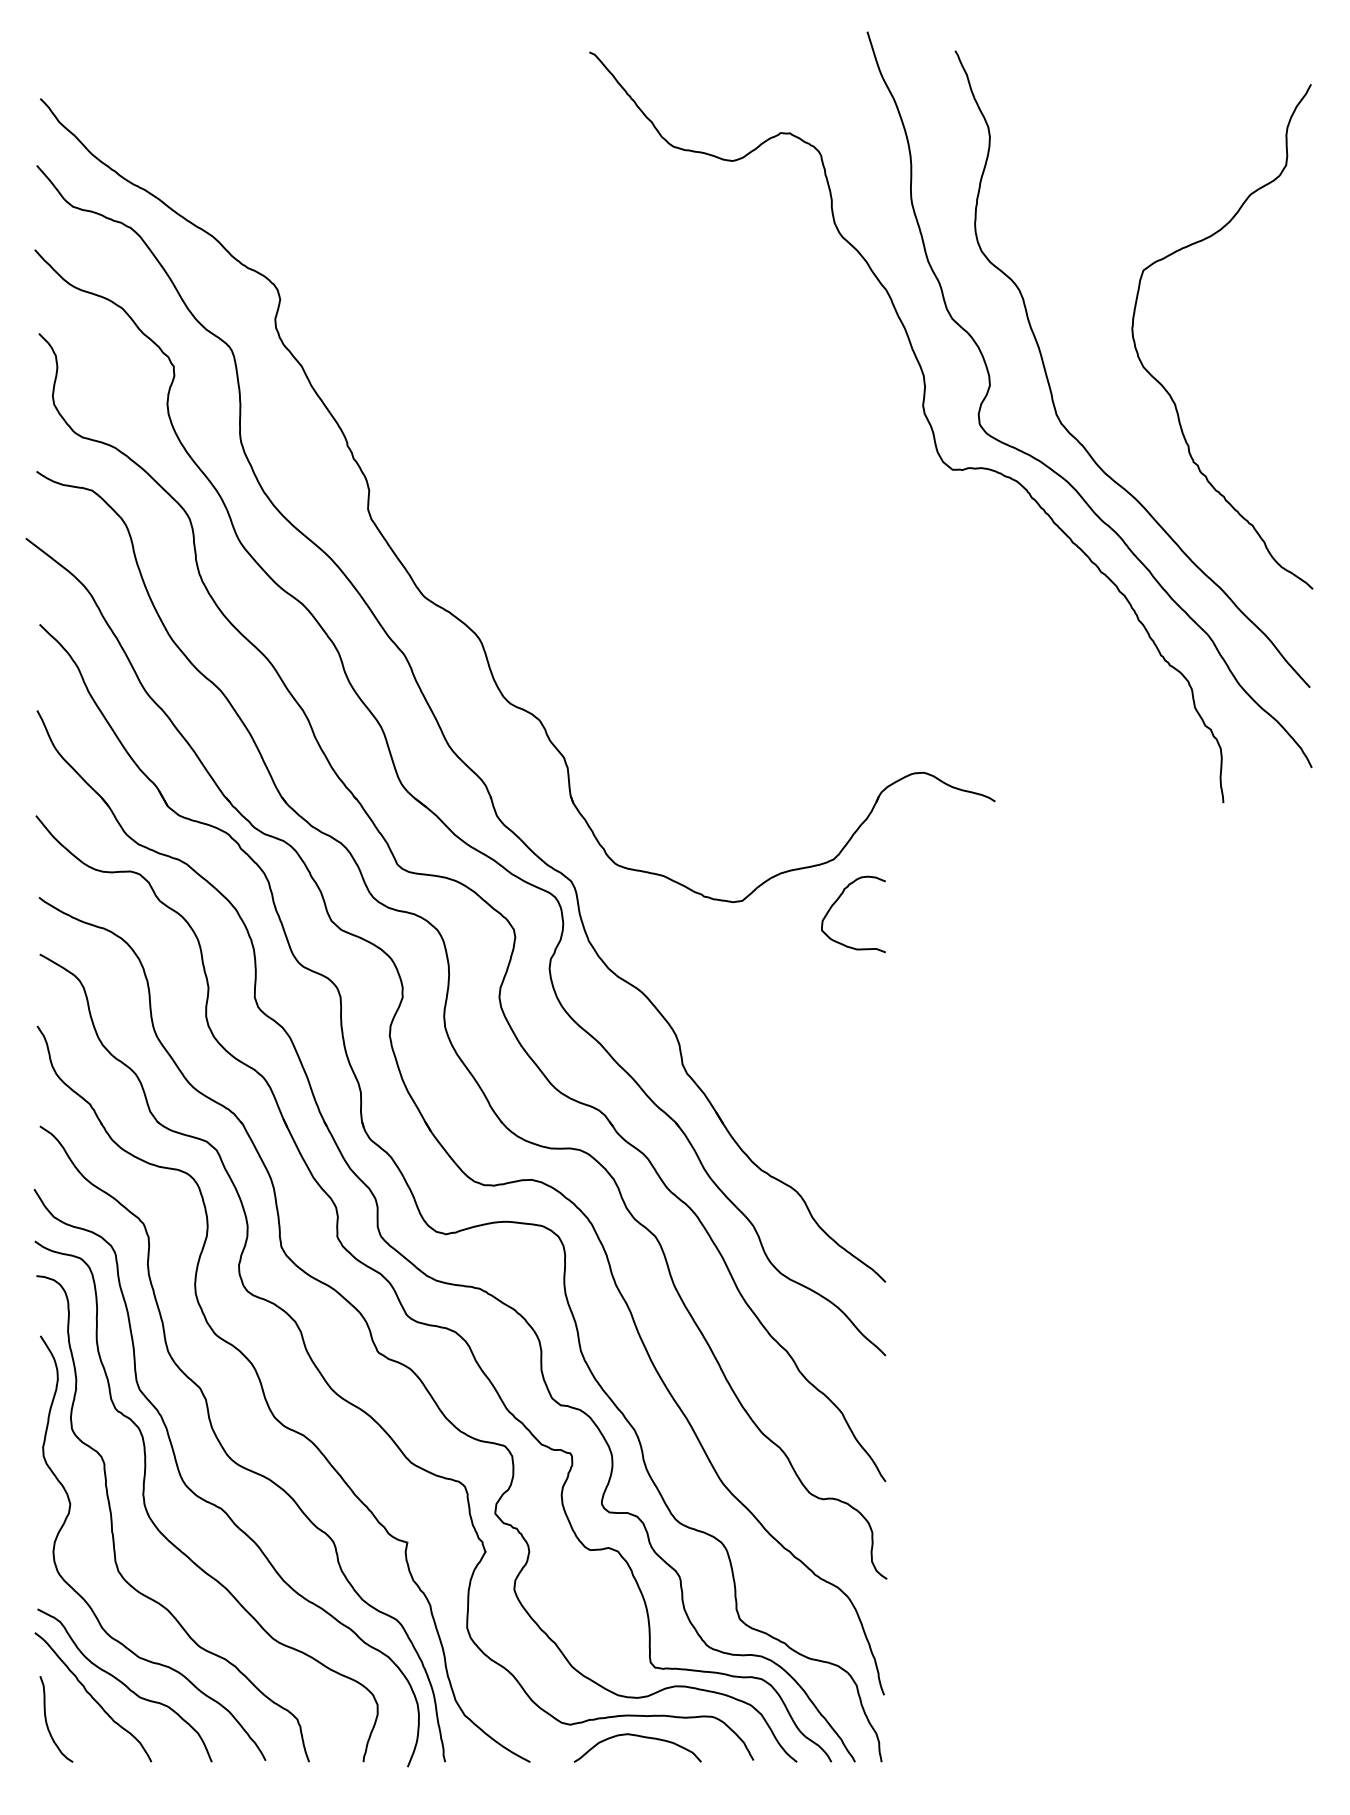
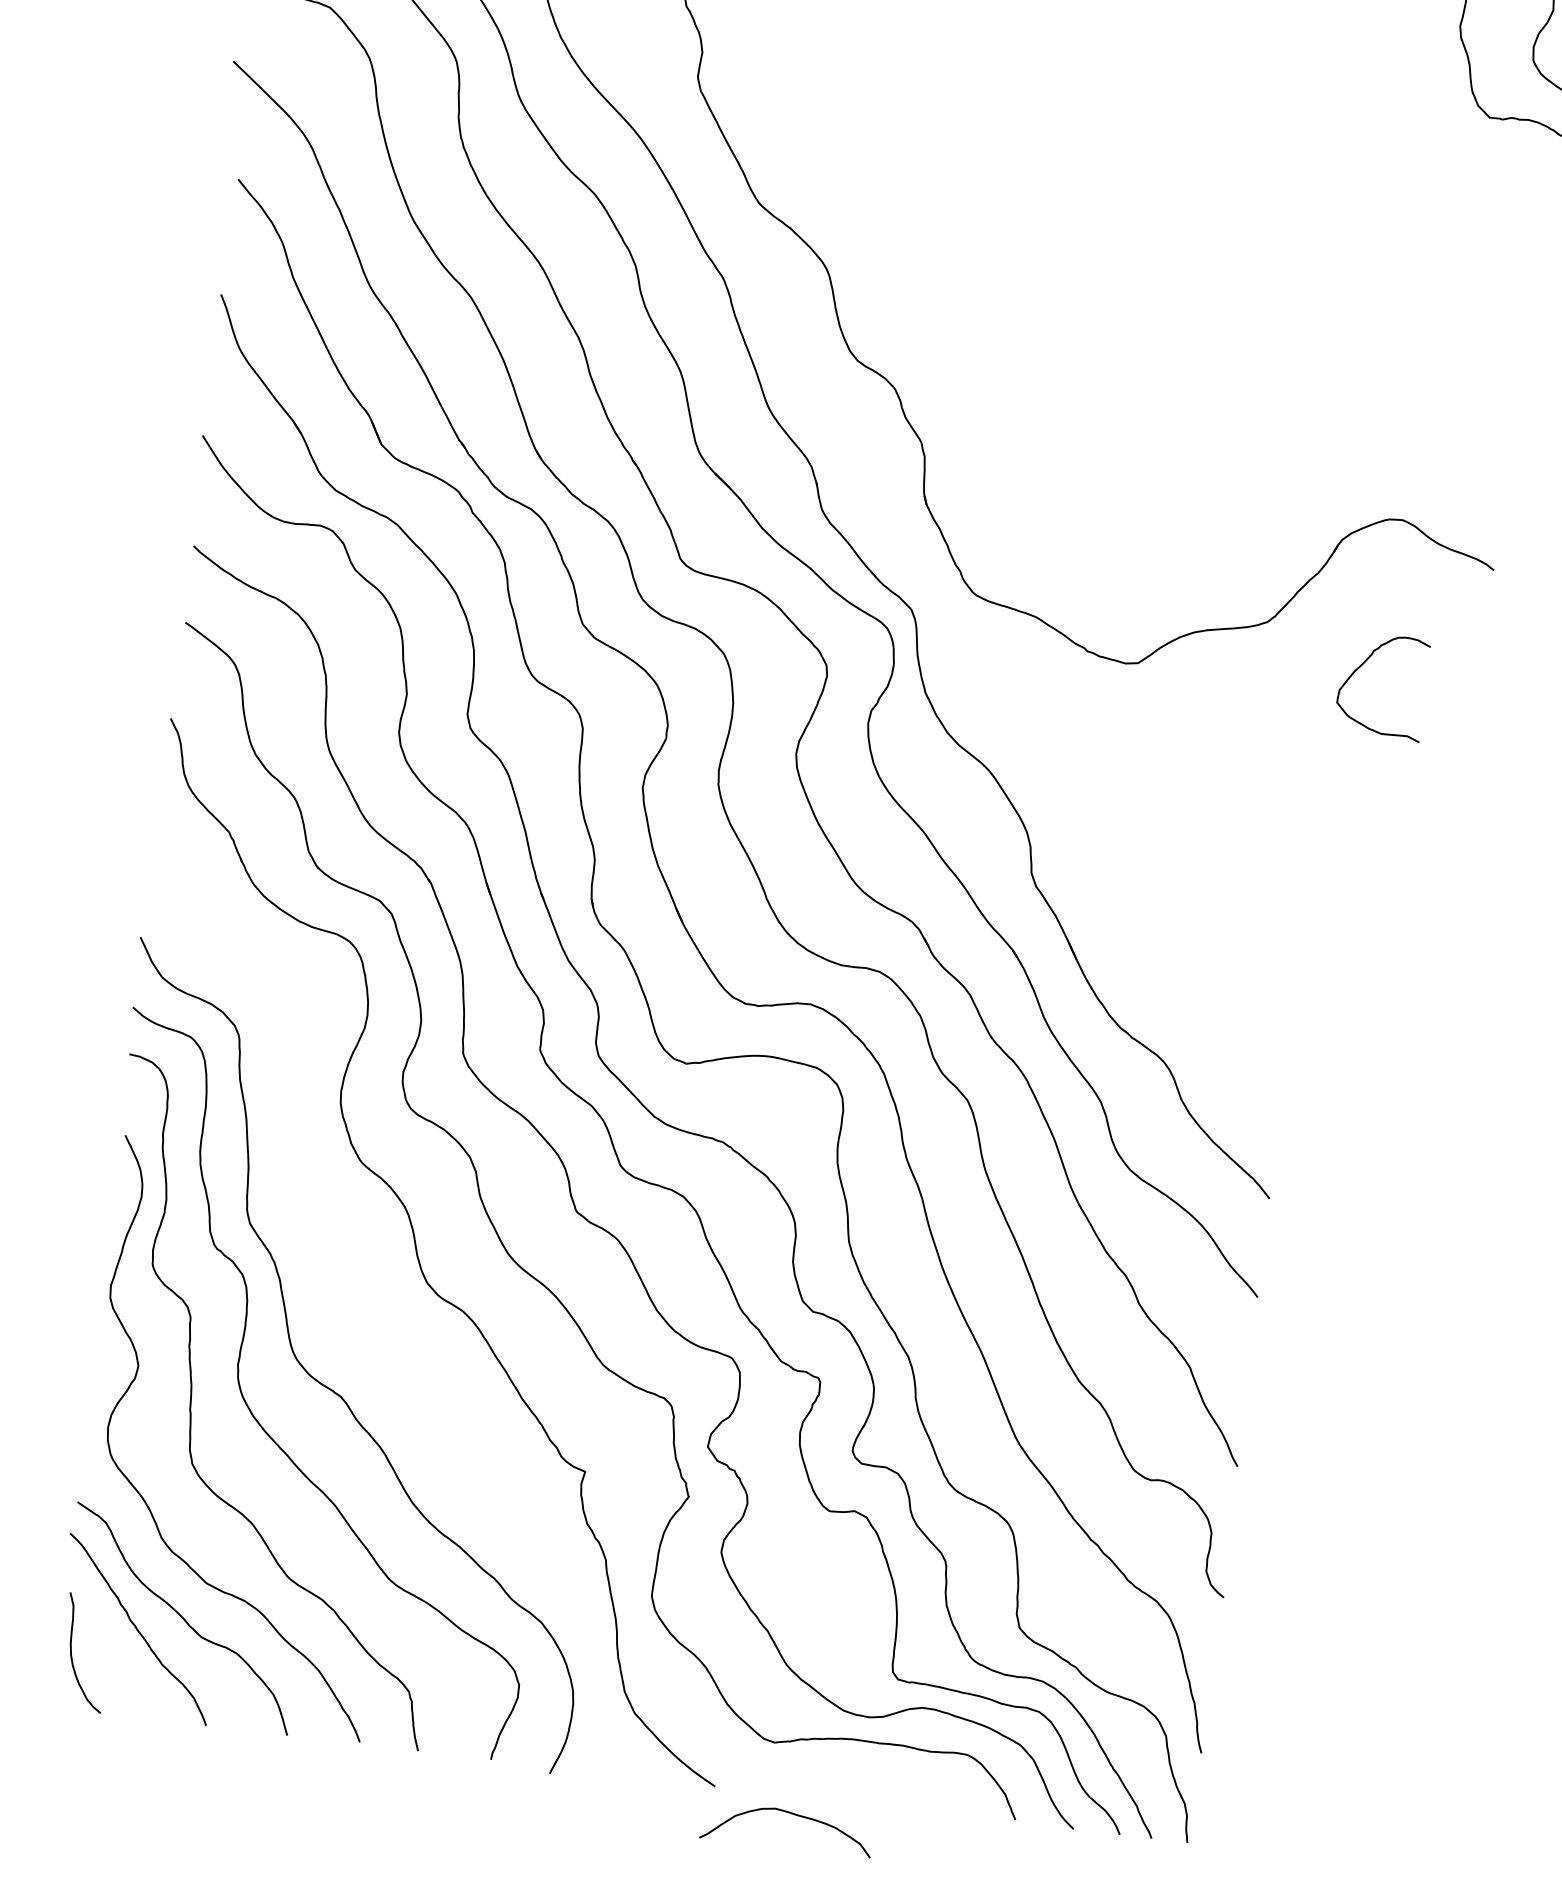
curve: (837, 901) -> (1362, 666), moved
curve: (228, 1454) -> (358, 1324), removed
curve: (640, 1737) -> (792, 1815), moved

